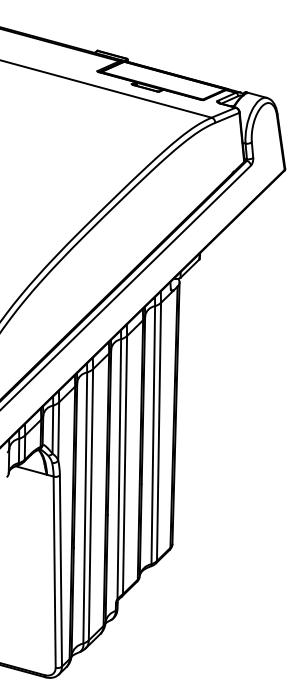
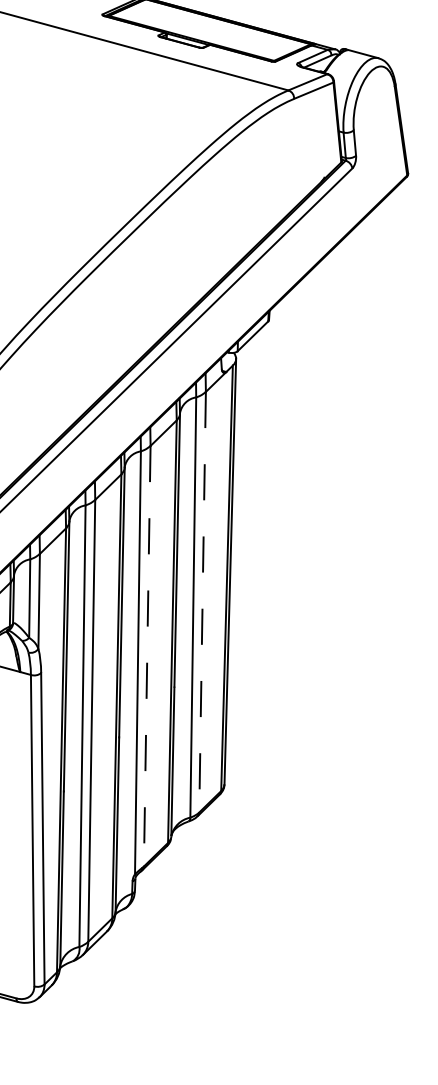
line: (159, 431) -> (203, 601), solid -> dashed
line: (125, 464) -> (148, 655), solid -> dashed

